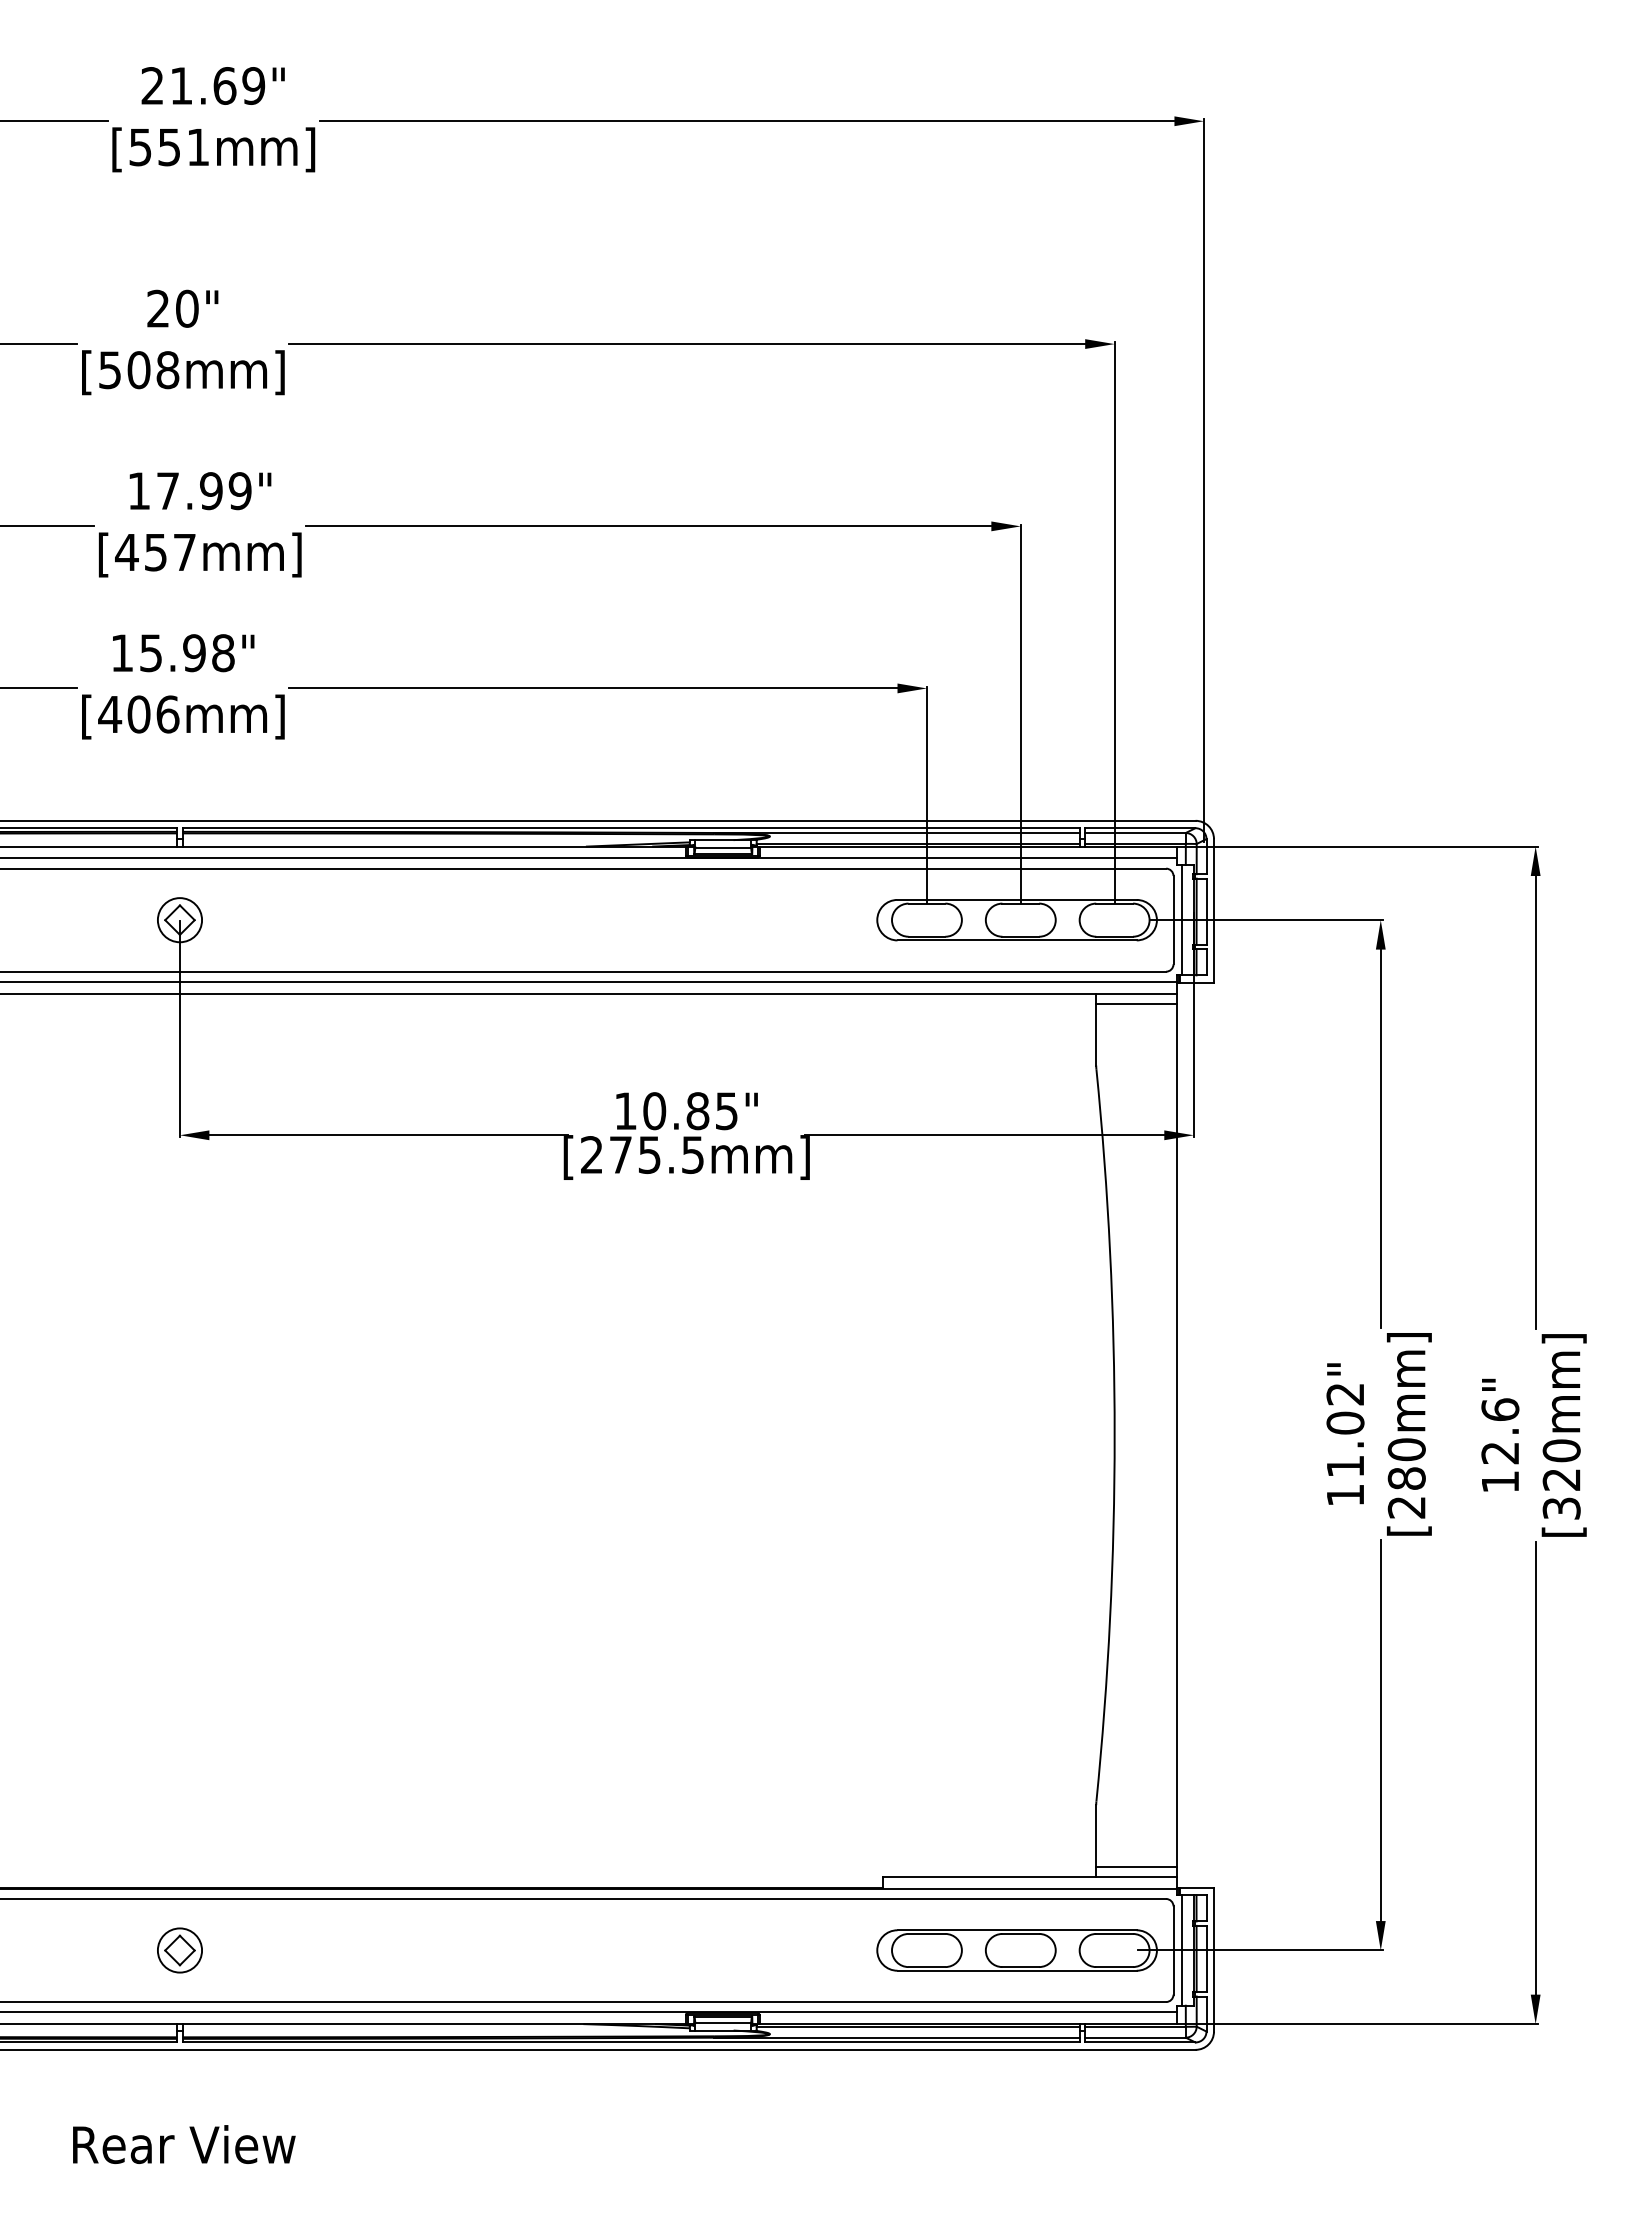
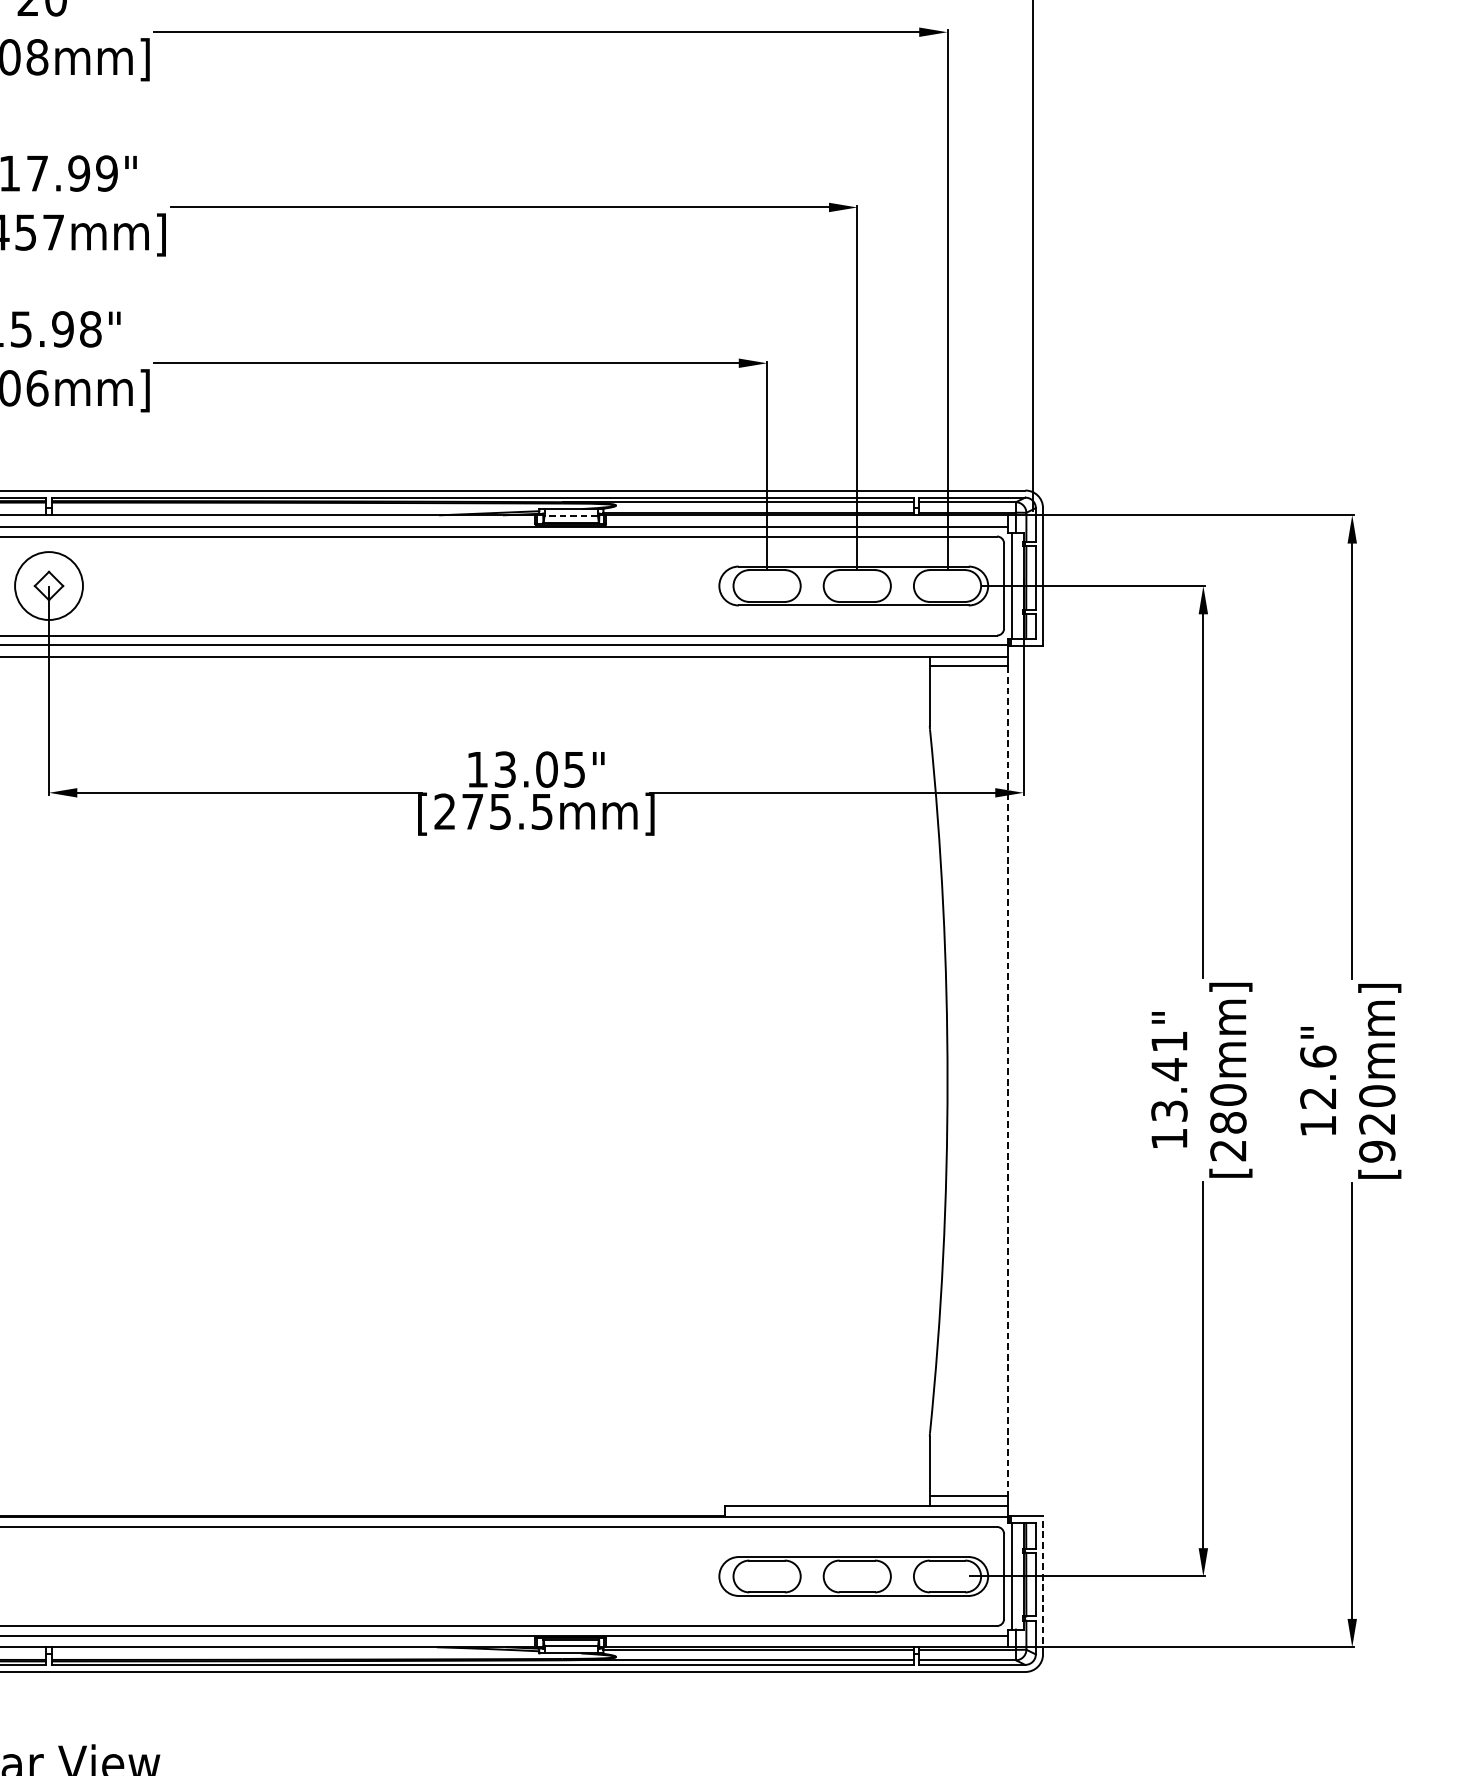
line: (723, 847) -> (571, 516), solid -> dashed
circle: (179, 920) -> (48, 586), size x1.6
text: (676, 1111) -> (526, 769), 10.85" -> 13.05"
text: (1345, 1430) -> (1169, 1076), 11.02" -> 13.41"
line: (1177, 1435) -> (1007, 1081), solid -> dashed
text: (1561, 1508) -> (1377, 1151), [320mm] -> [920mm]
part: (179, 1950) -> (48, 1576), removed
line: (1213, 1959) -> (1042, 1585), solid -> dashed

